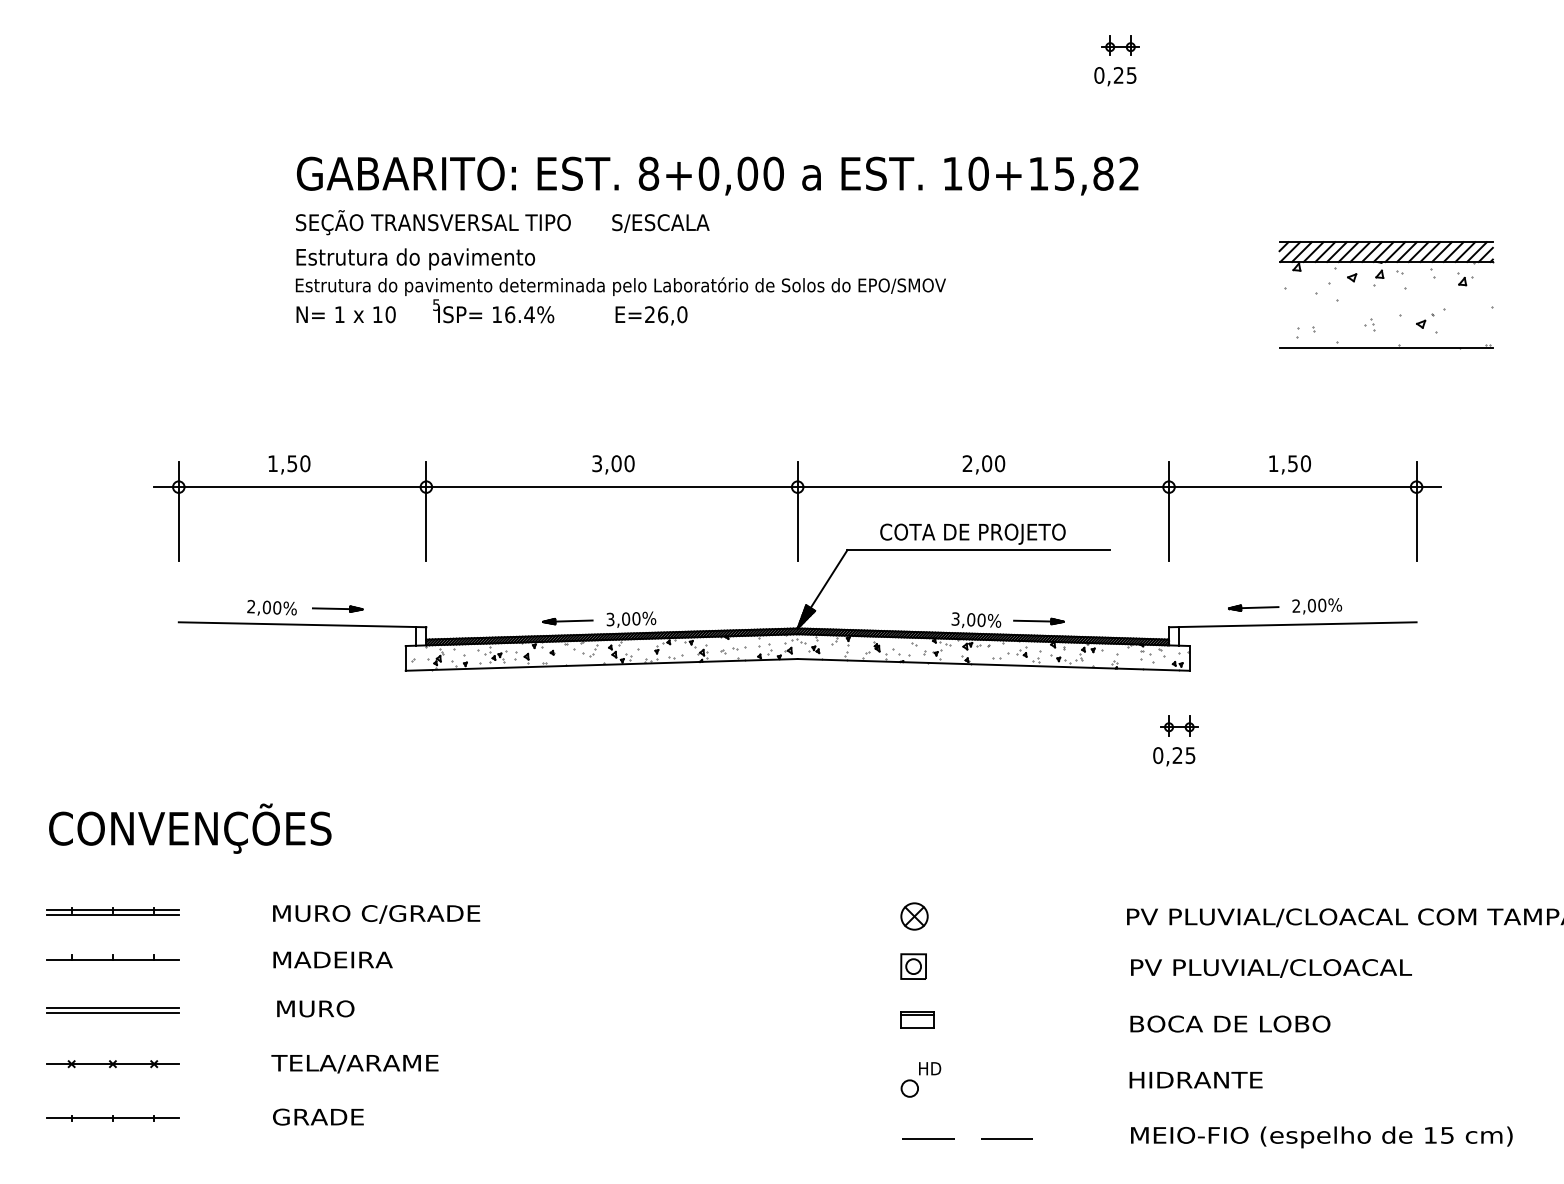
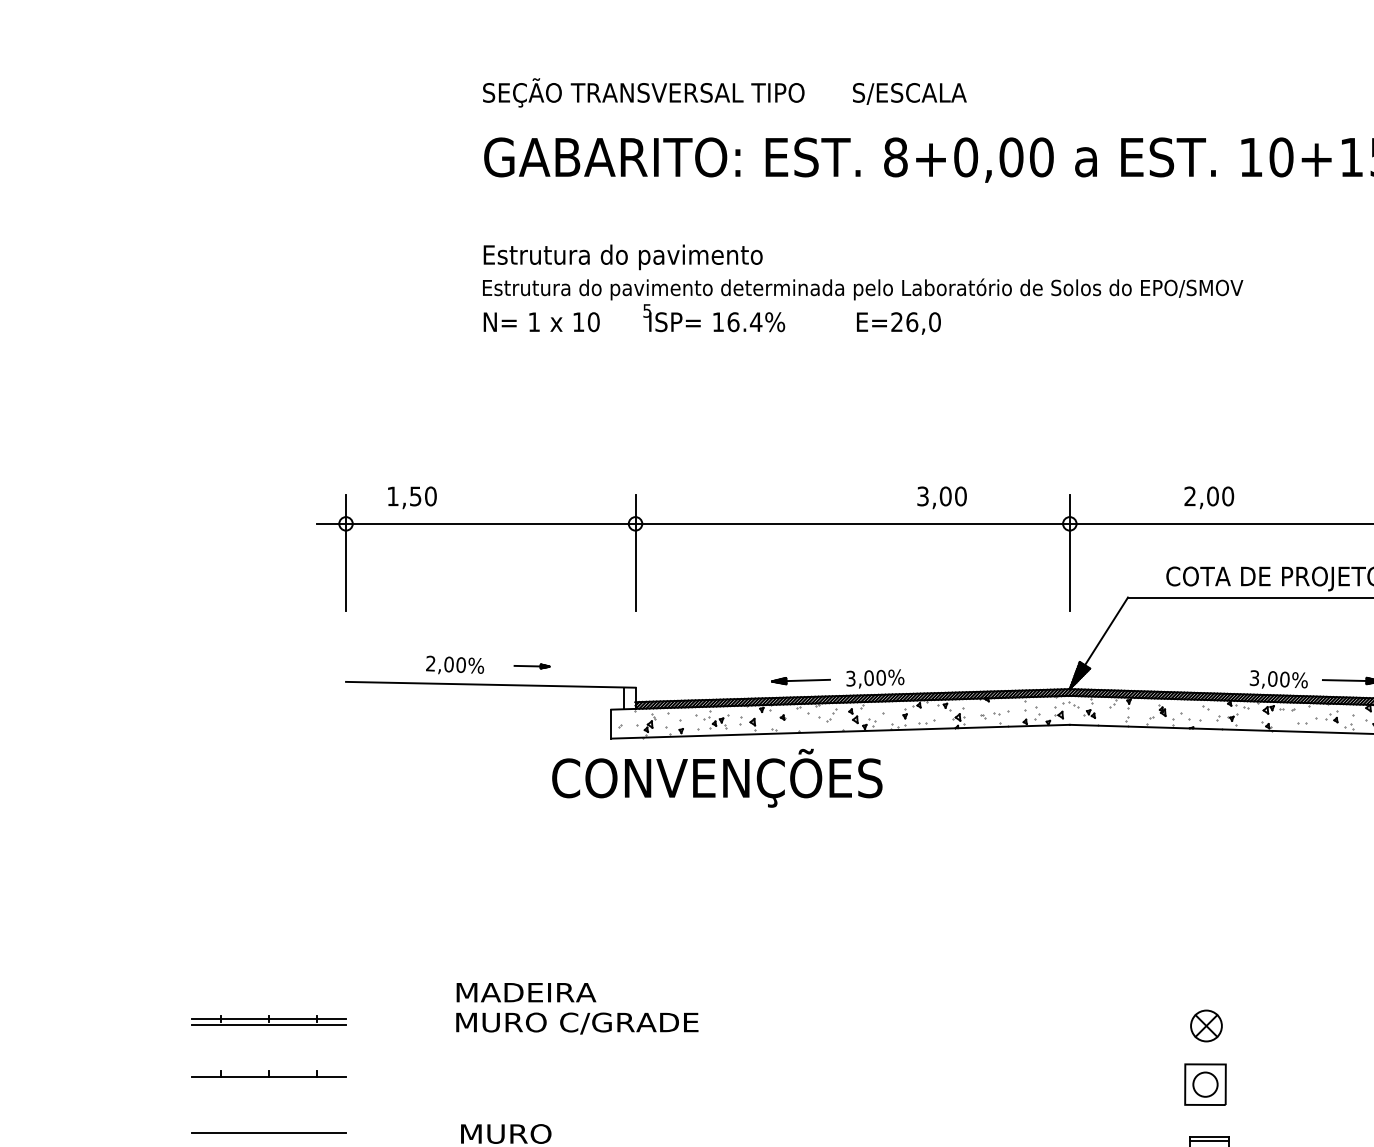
text: (502, 222) -> (724, 92), moved
text: (289, 464) -> (412, 497), moved
text: (613, 464) -> (942, 497), moved
text: (983, 464) -> (1208, 497), moved
part: (337, 608) -> (531, 665), size x0.6
text: (190, 828) -> (717, 778), moved
text: (332, 959) -> (525, 992), moved
part: (913, 966) -> (1205, 1084), size x1.4
line: (112, 1013) -> (268, 1139), removed

